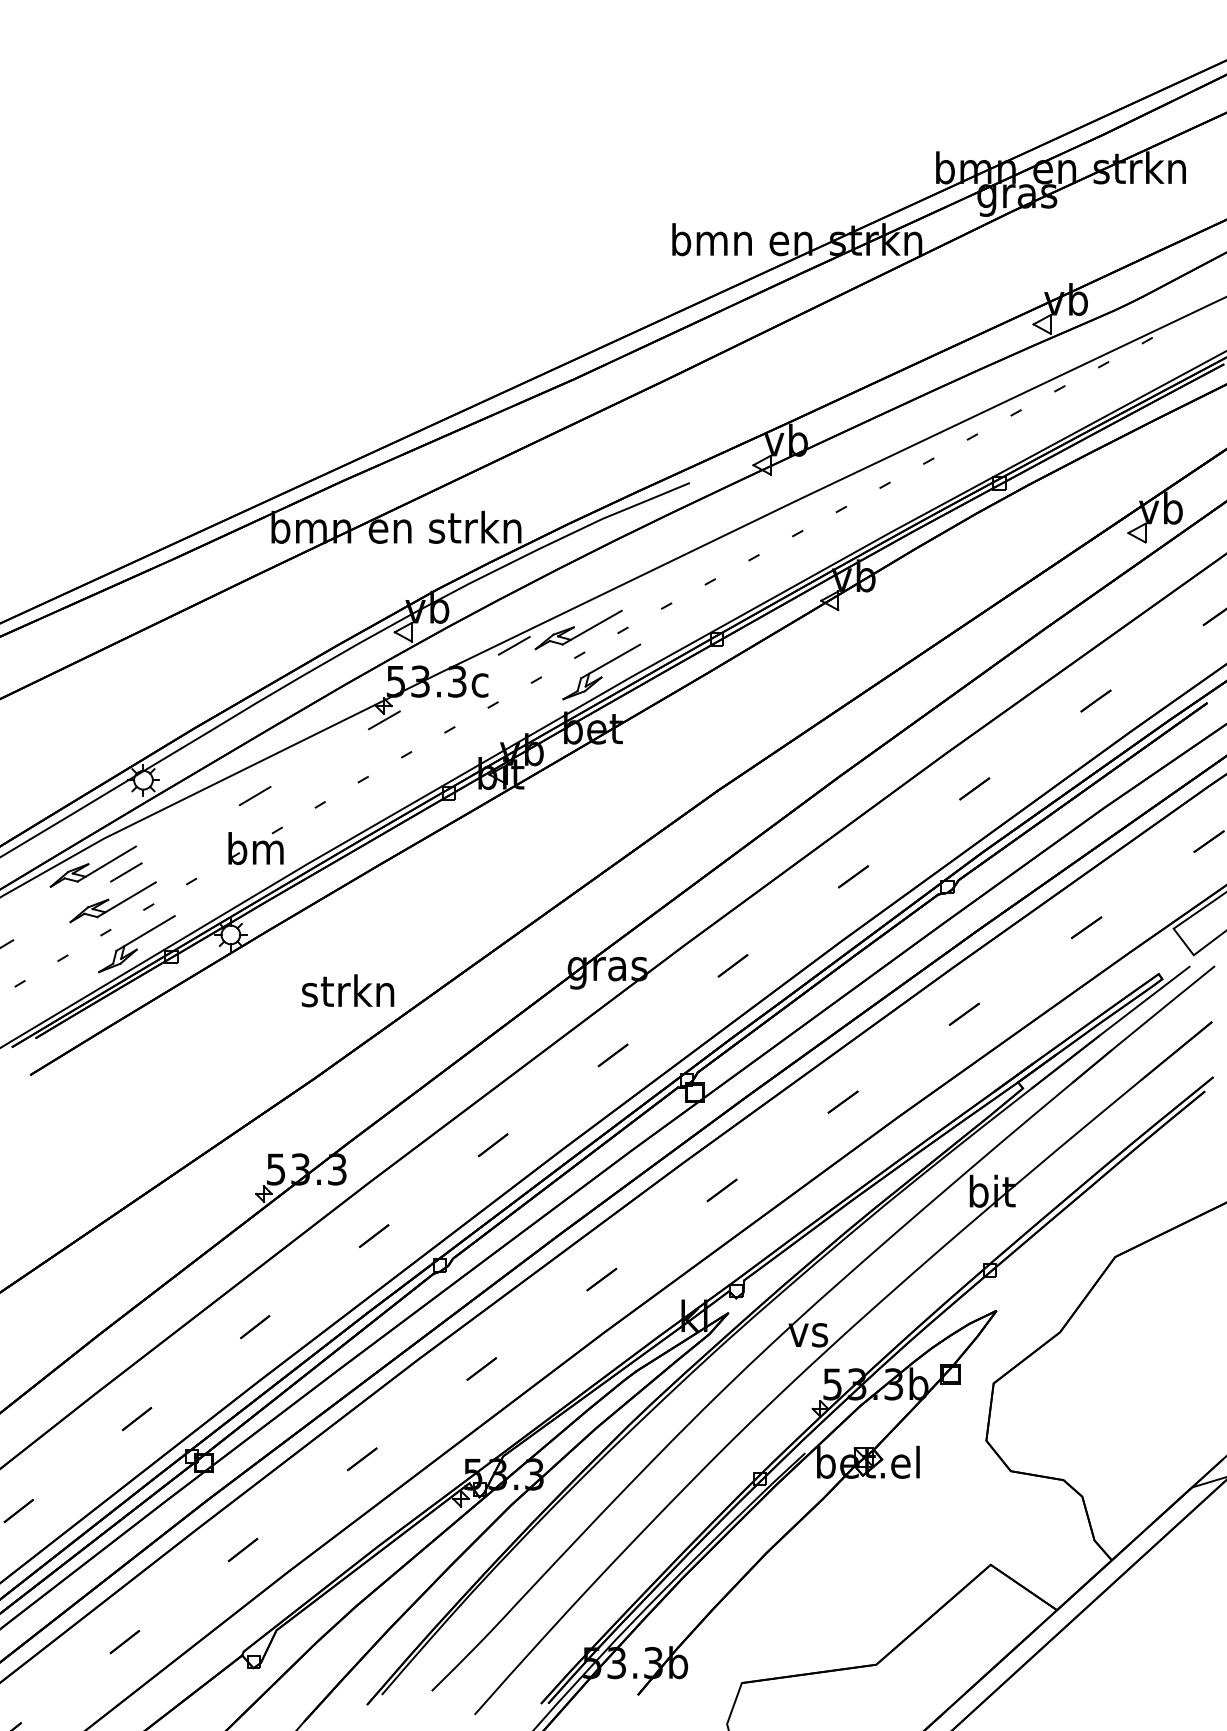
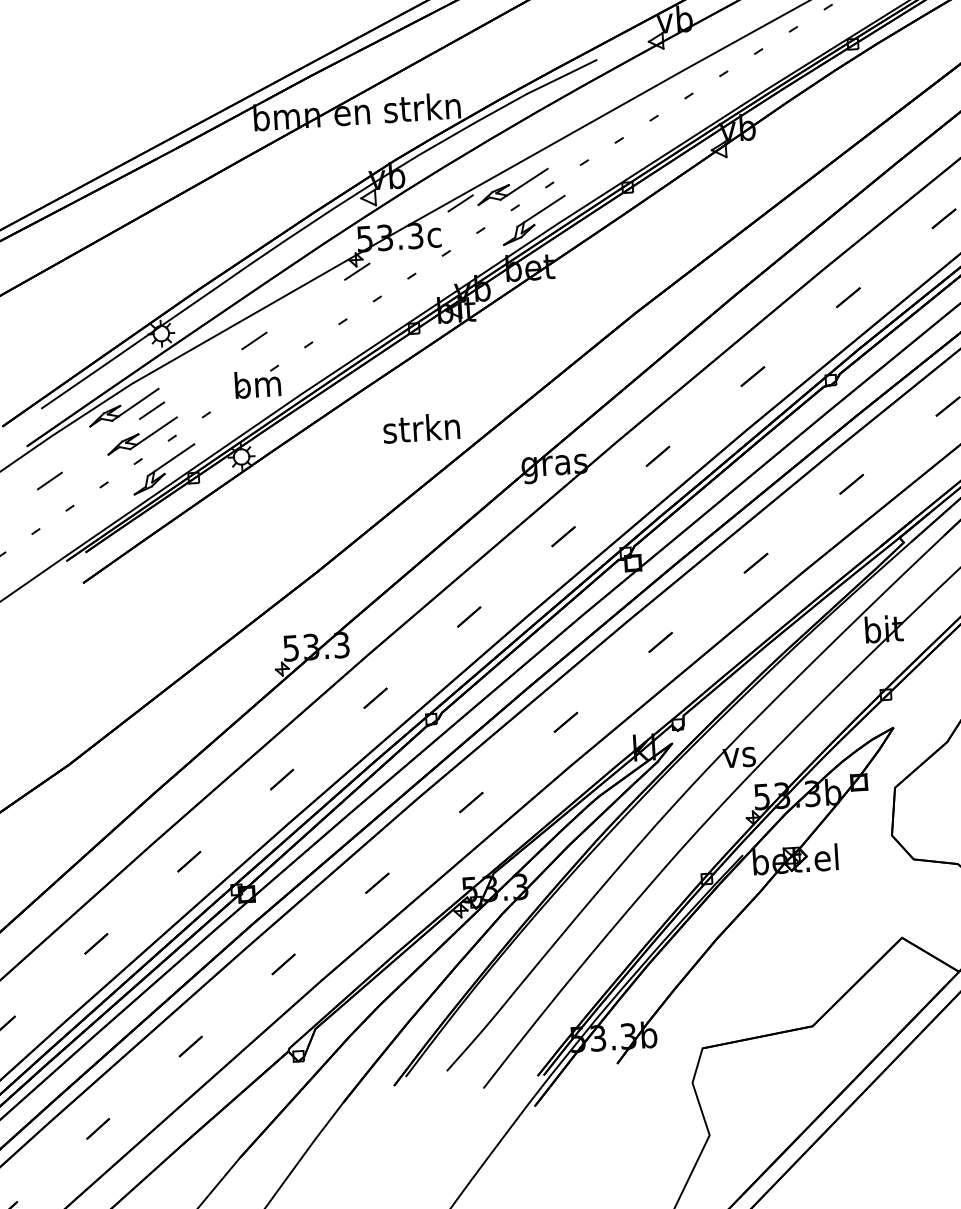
text: (347, 990) -> (421, 427), moved

